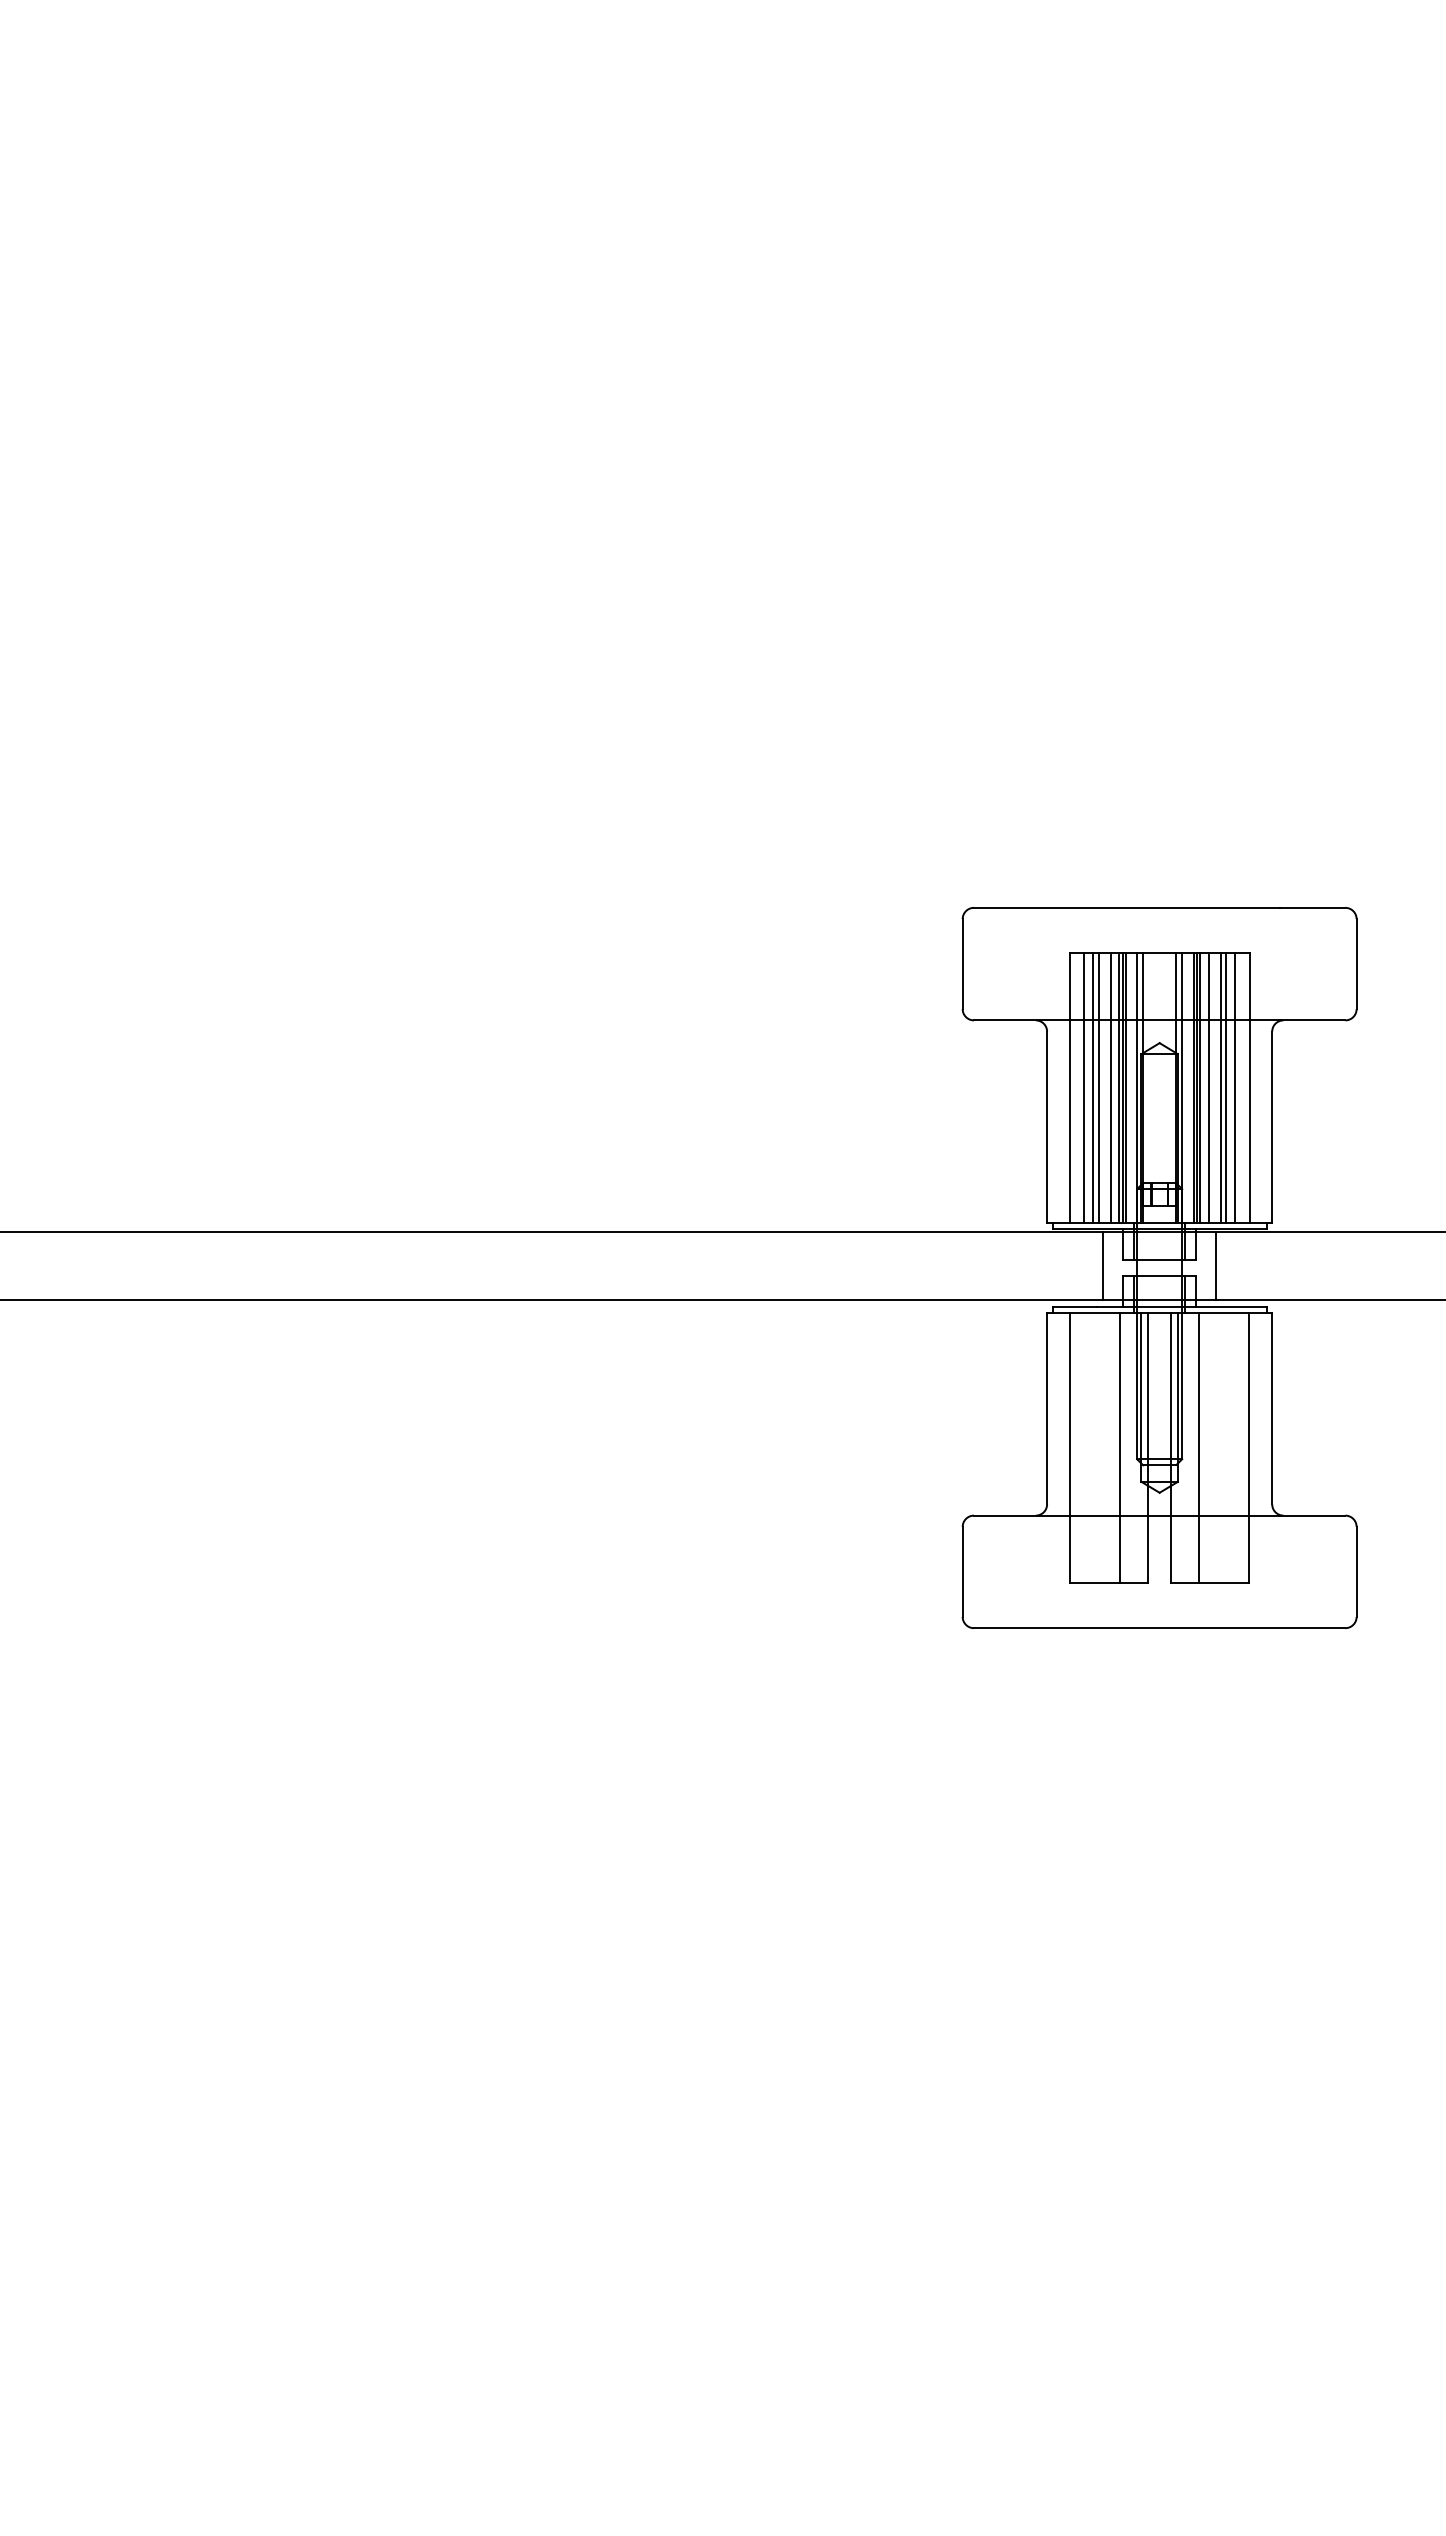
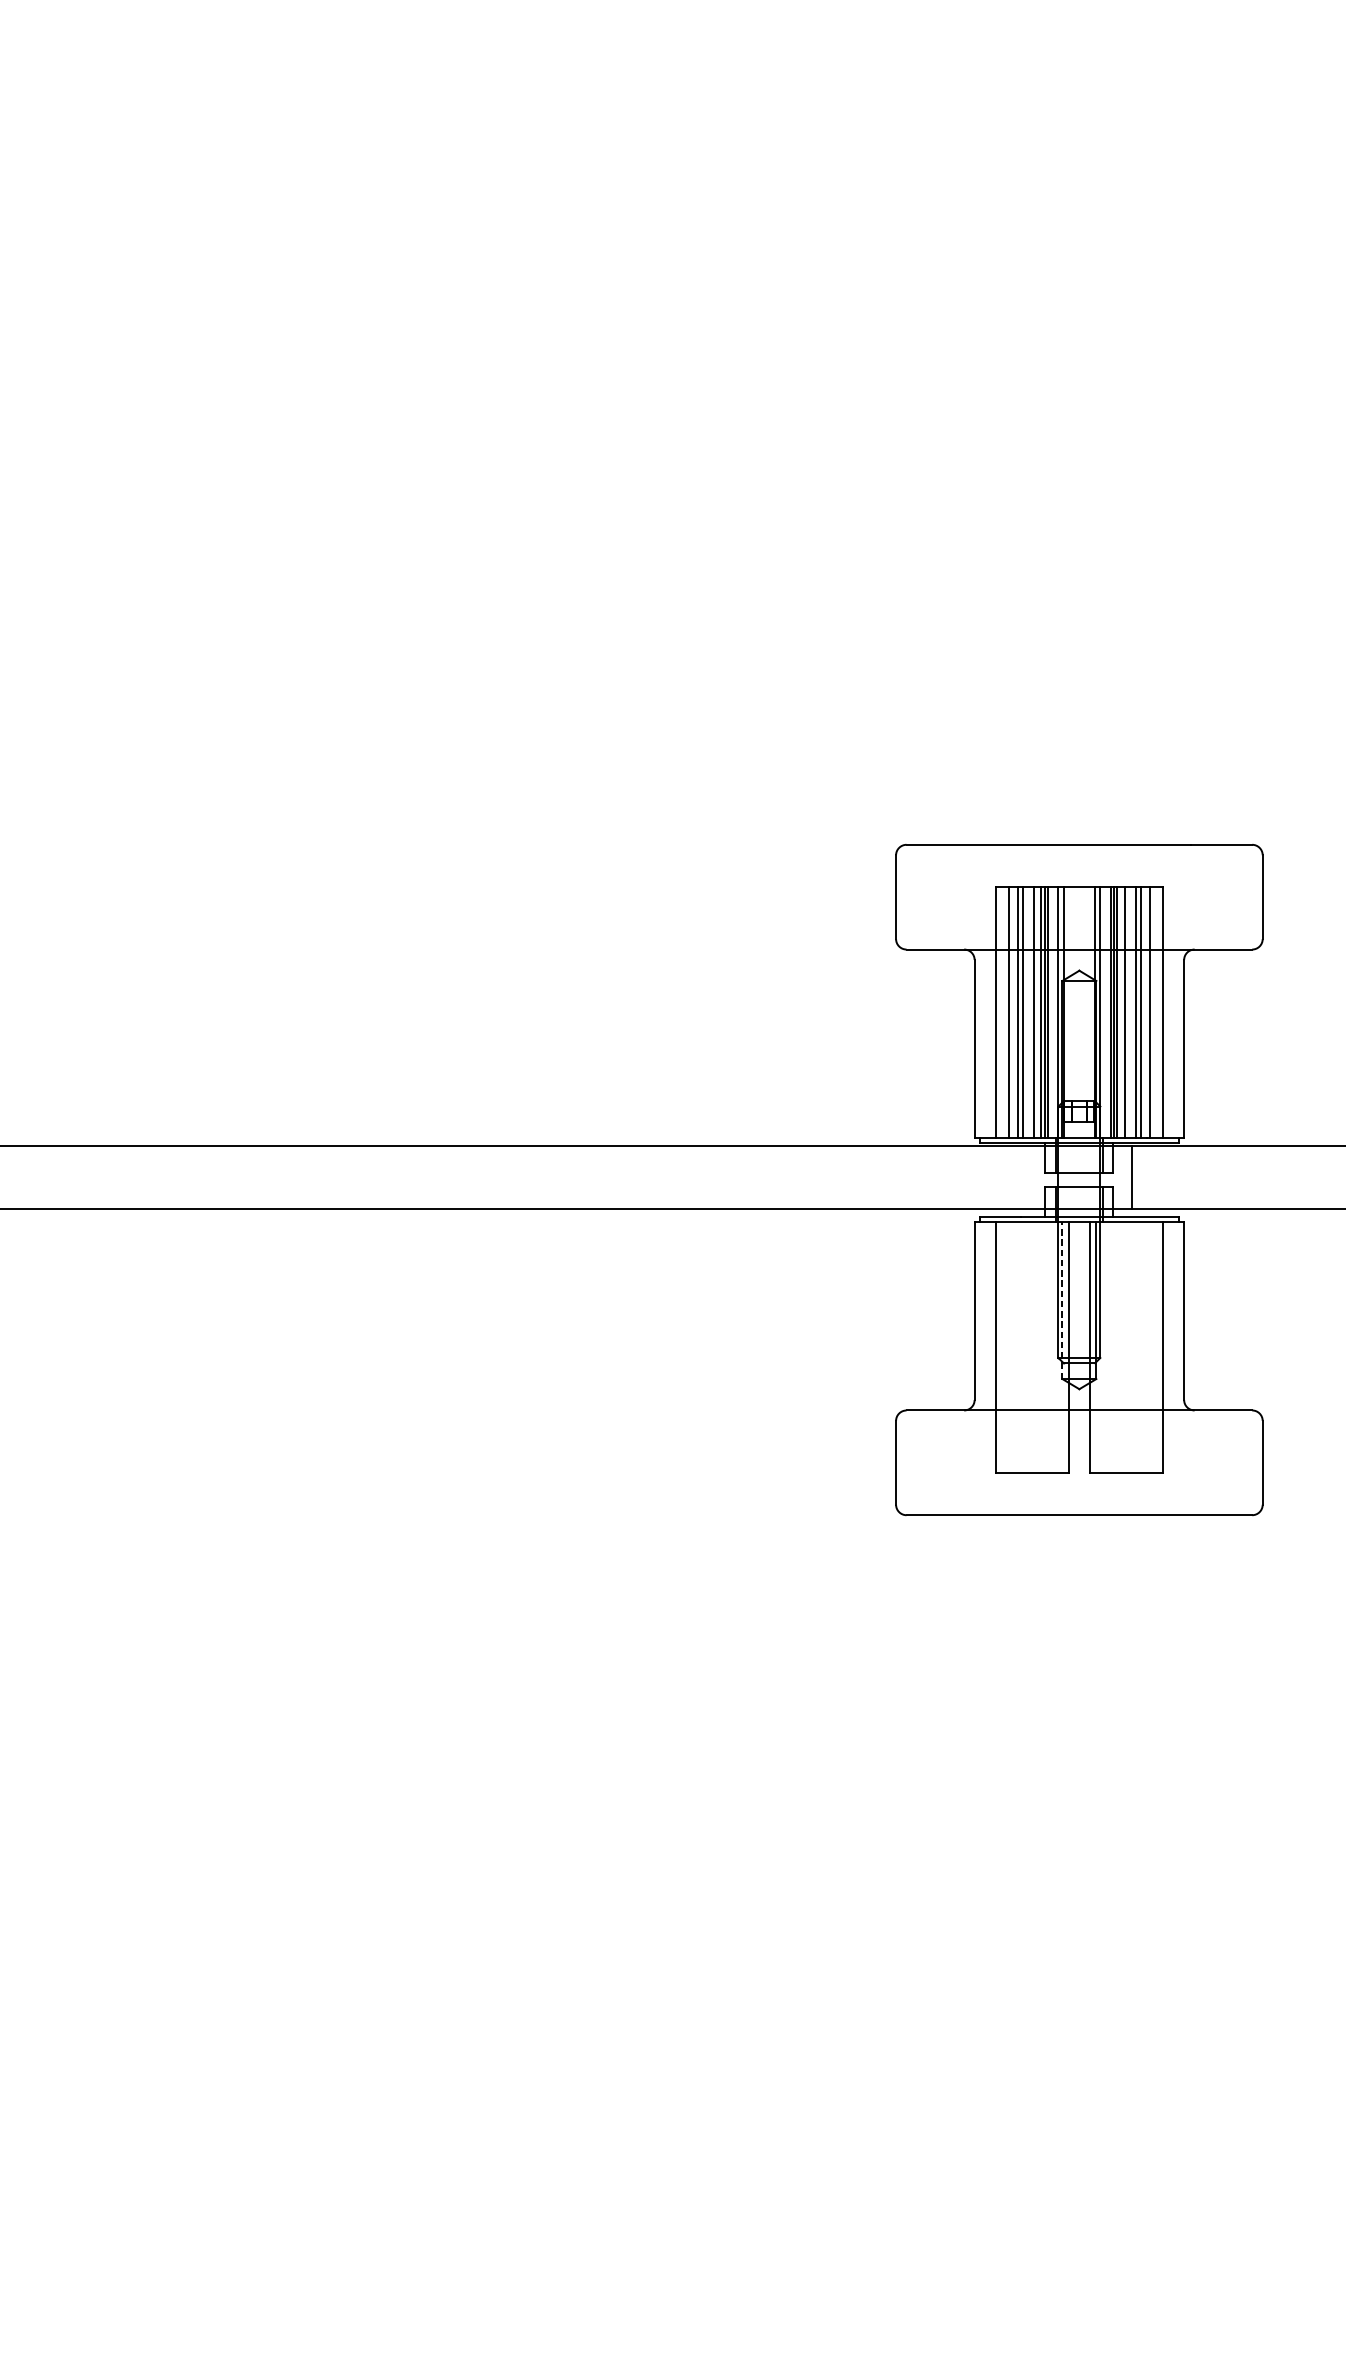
line: (1103, 1265) -> (1027, 1177), removed
line: (1141, 1396) -> (1062, 1299), solid -> dashed
line: (1120, 1448) -> (1042, 1347), removed
line: (1198, 1448) -> (1115, 1347), removed

